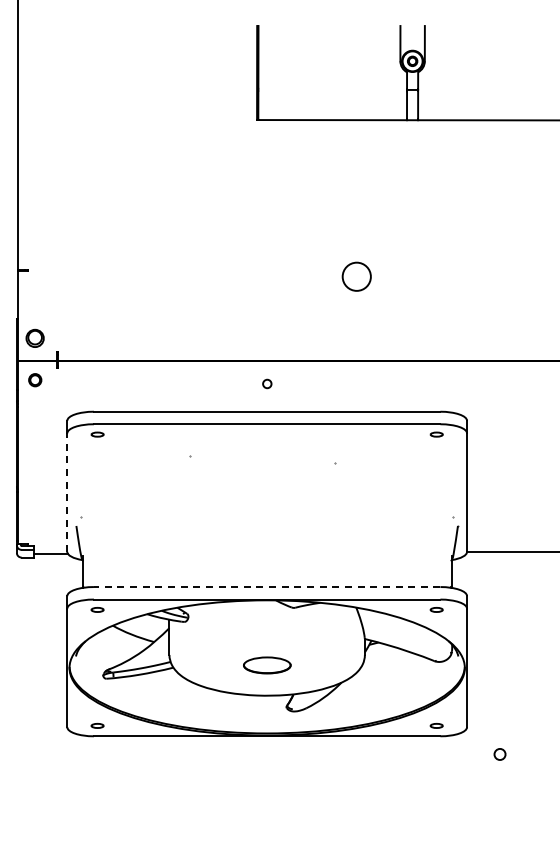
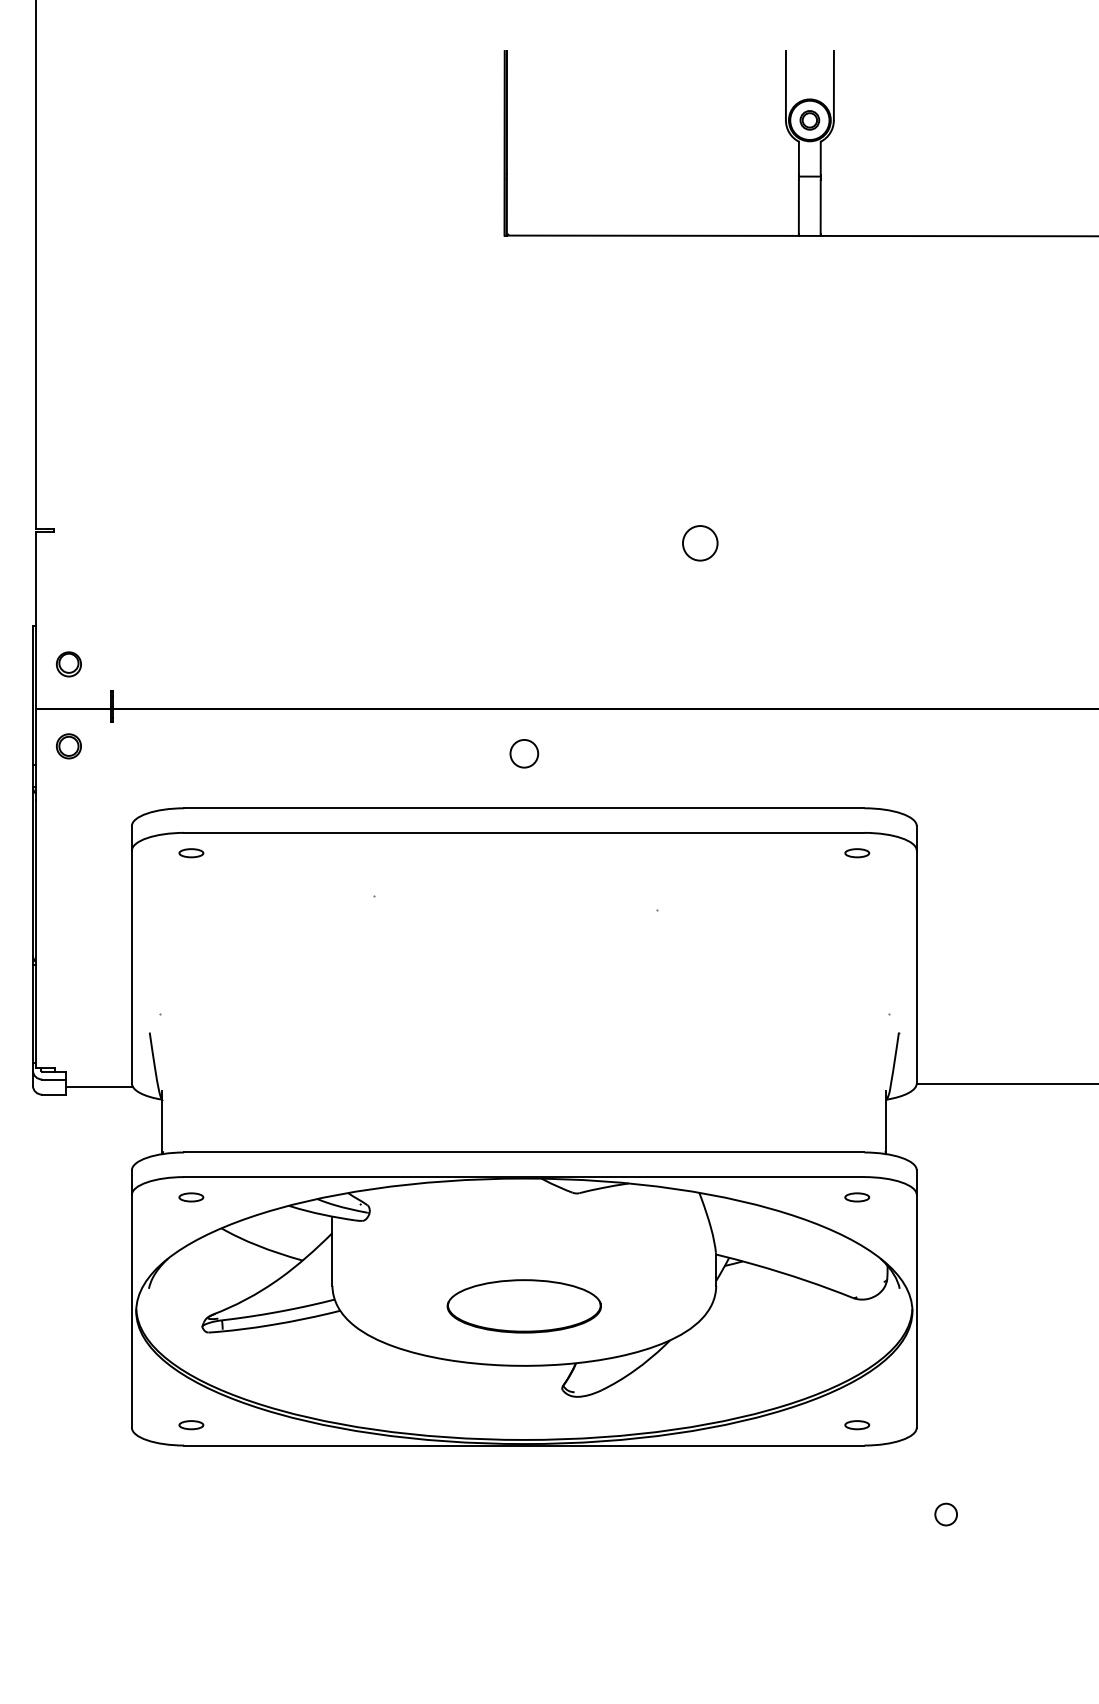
circle: (356, 276) -> (699, 542), size x0.62
part: (35, 338) -> (69, 664), size x0.71
circle: (267, 383) -> (524, 752), size x1.67
line: (67, 492) -> (132, 966), dashed -> solid
line: (266, 587) -> (522, 1153), dashed -> solid
part: (267, 665) -> (524, 1306), size x1.67
circle: (499, 754) -> (945, 1514), moved

